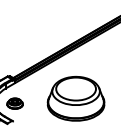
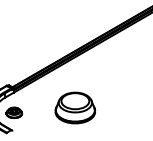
part: (76, 98) -> (75, 107), size x0.7

